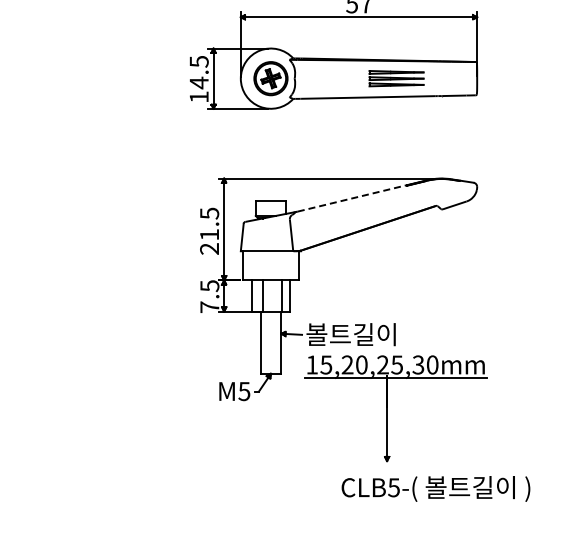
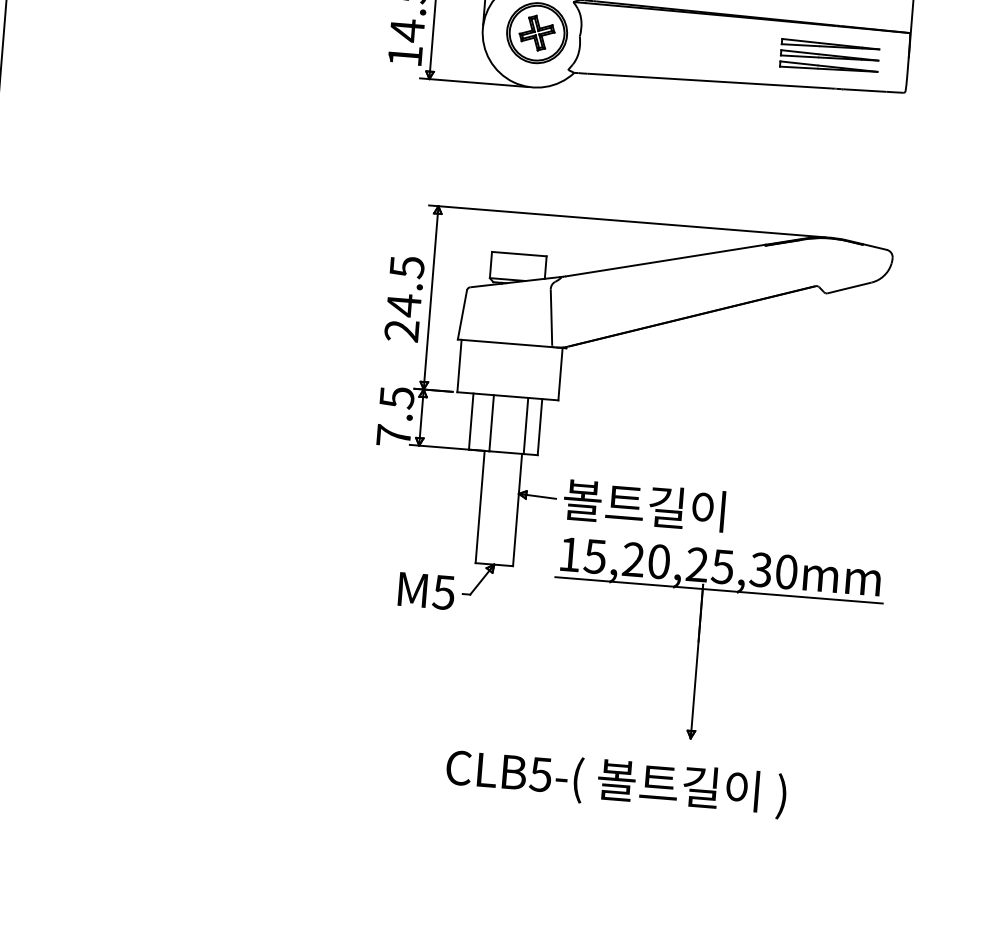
part: (396, 78) -> (829, 56), moved
line: (352, 198) -> (666, 260), dashed -> solid
text: (209, 234) -> (403, 304), 21.5 -> 24.5
text: (435, 488) -> (615, 782), moved

